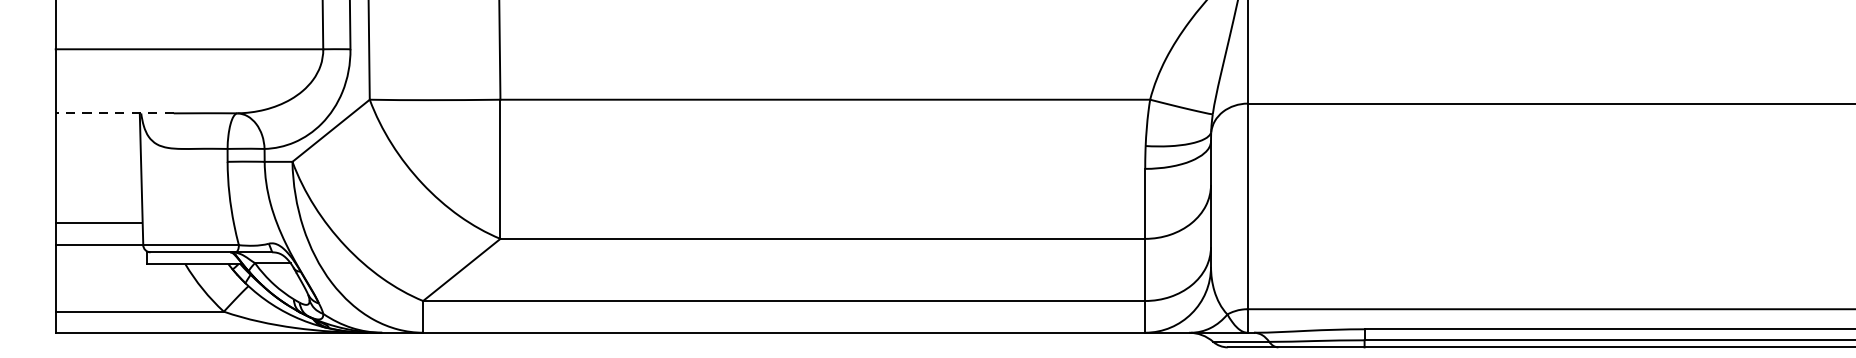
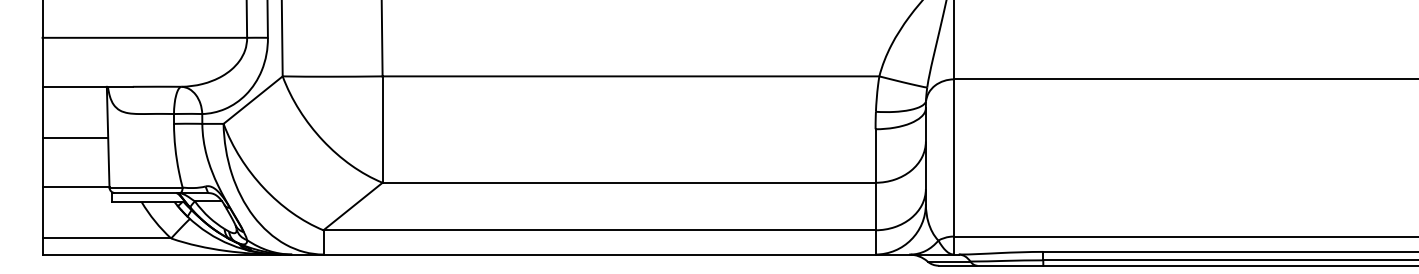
line: (114, 112) -> (87, 86), dashed -> solid
line: (98, 222) -> (75, 138), moved

